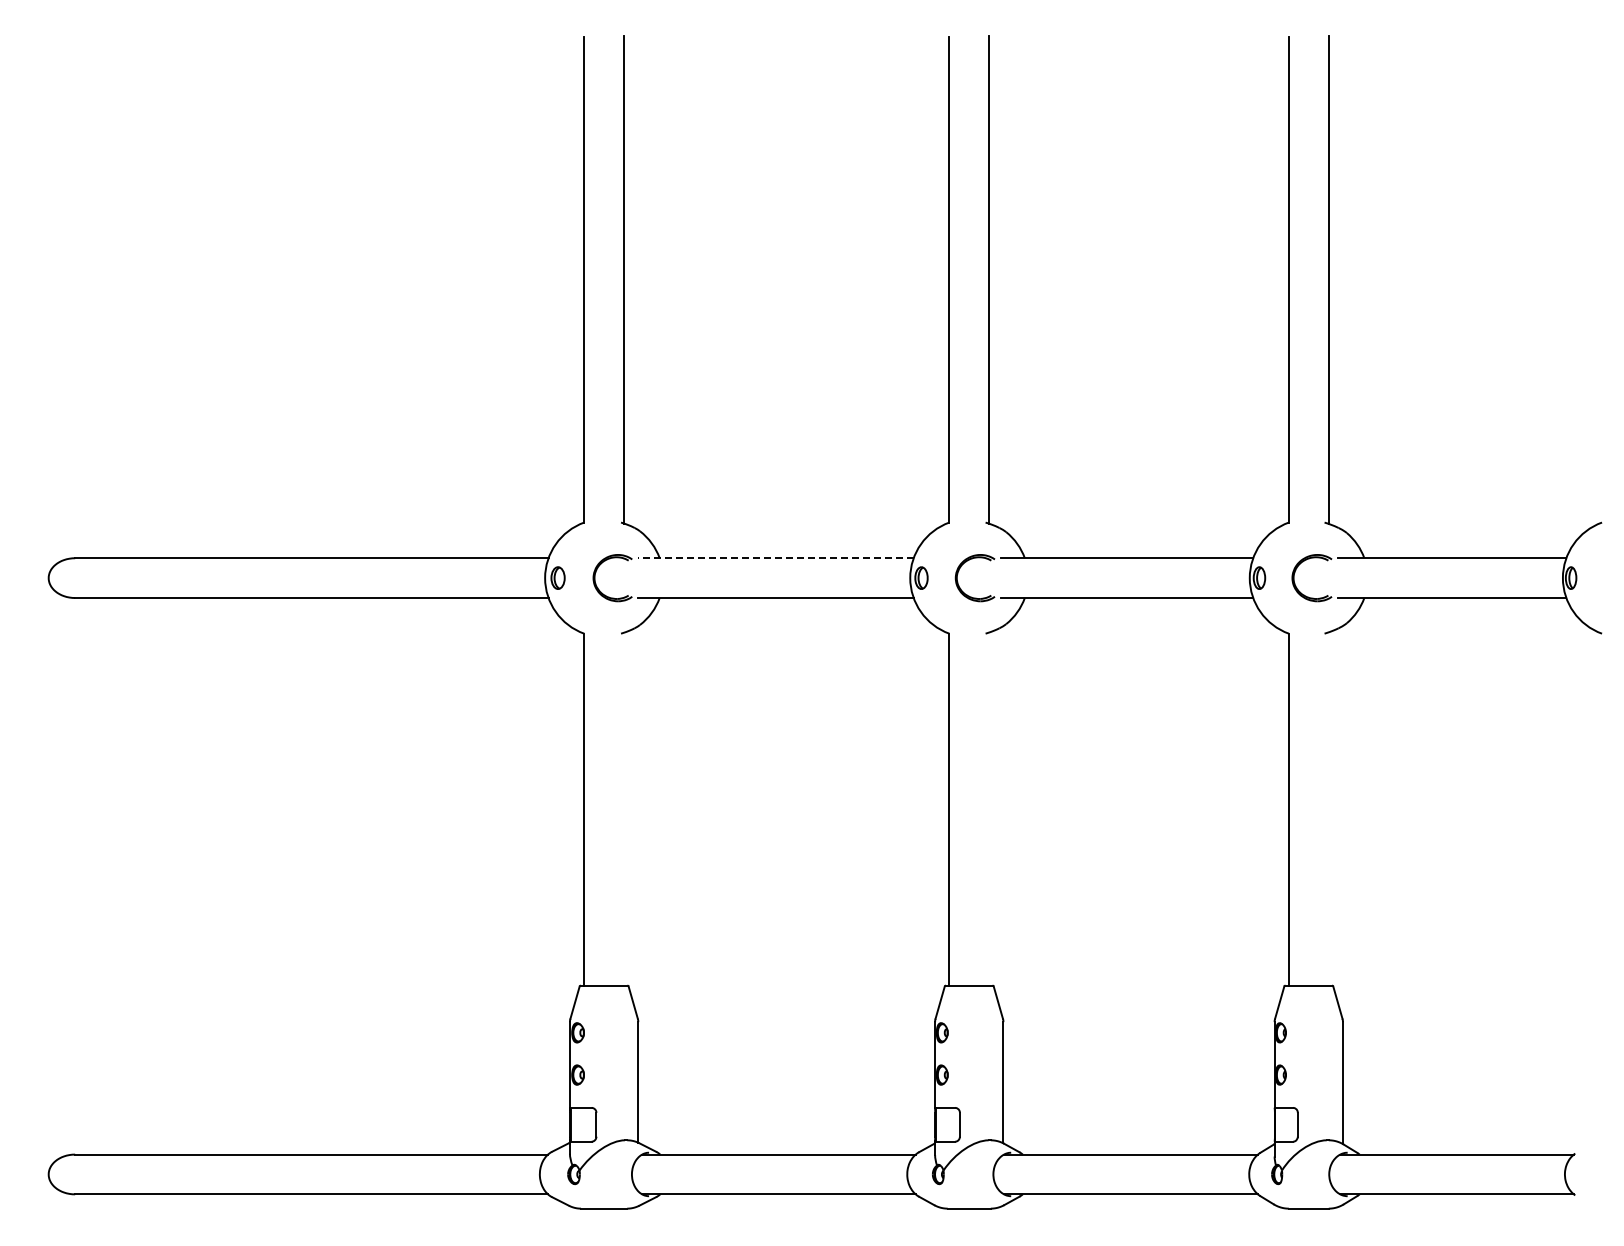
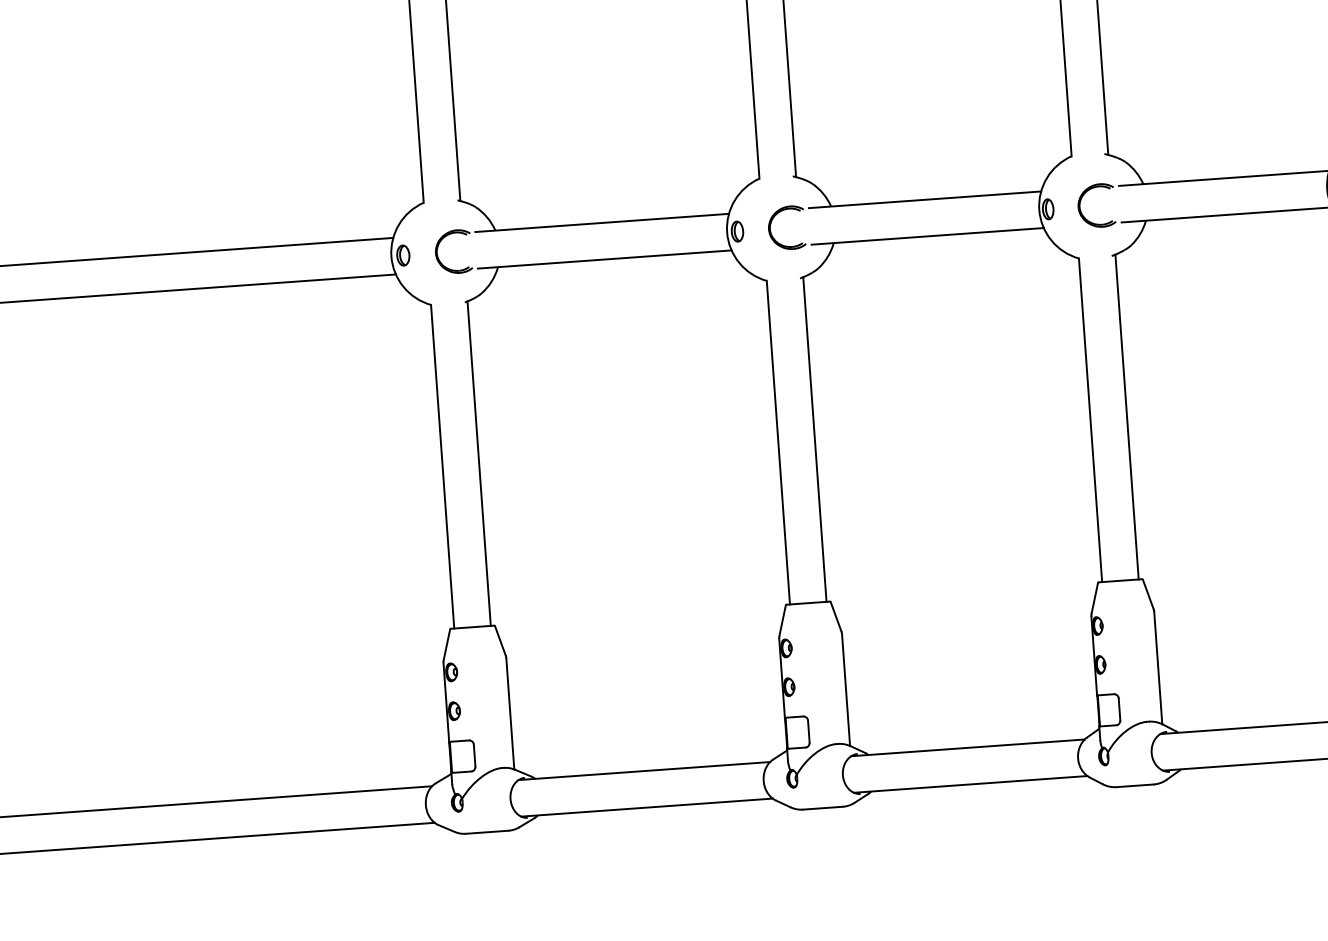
line: (775, 558) -> (601, 223), dashed -> solid
line: (624, 808) -> (479, 463), added
line: (989, 808) -> (815, 438), added
line: (1328, 808) -> (1126, 416), added

